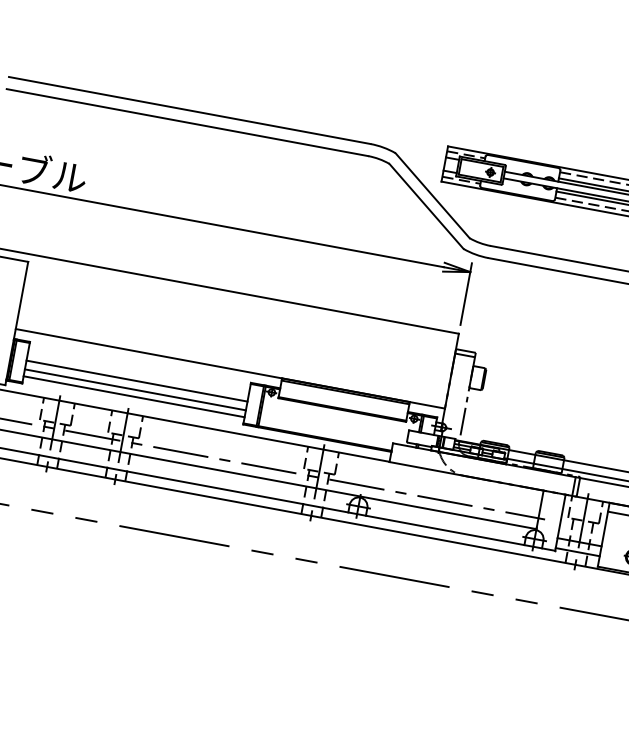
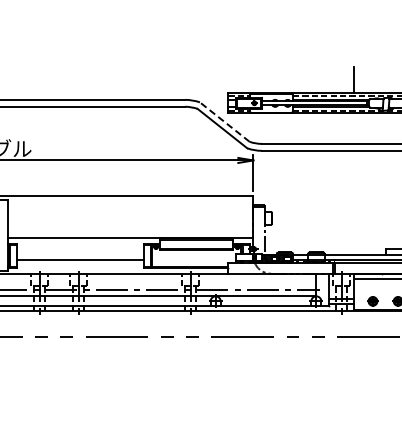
line: (432, 196) -> (224, 122), solid -> dashed
line: (137, 380) -> (80, 254), removed
line: (134, 396) -> (80, 263), removed

